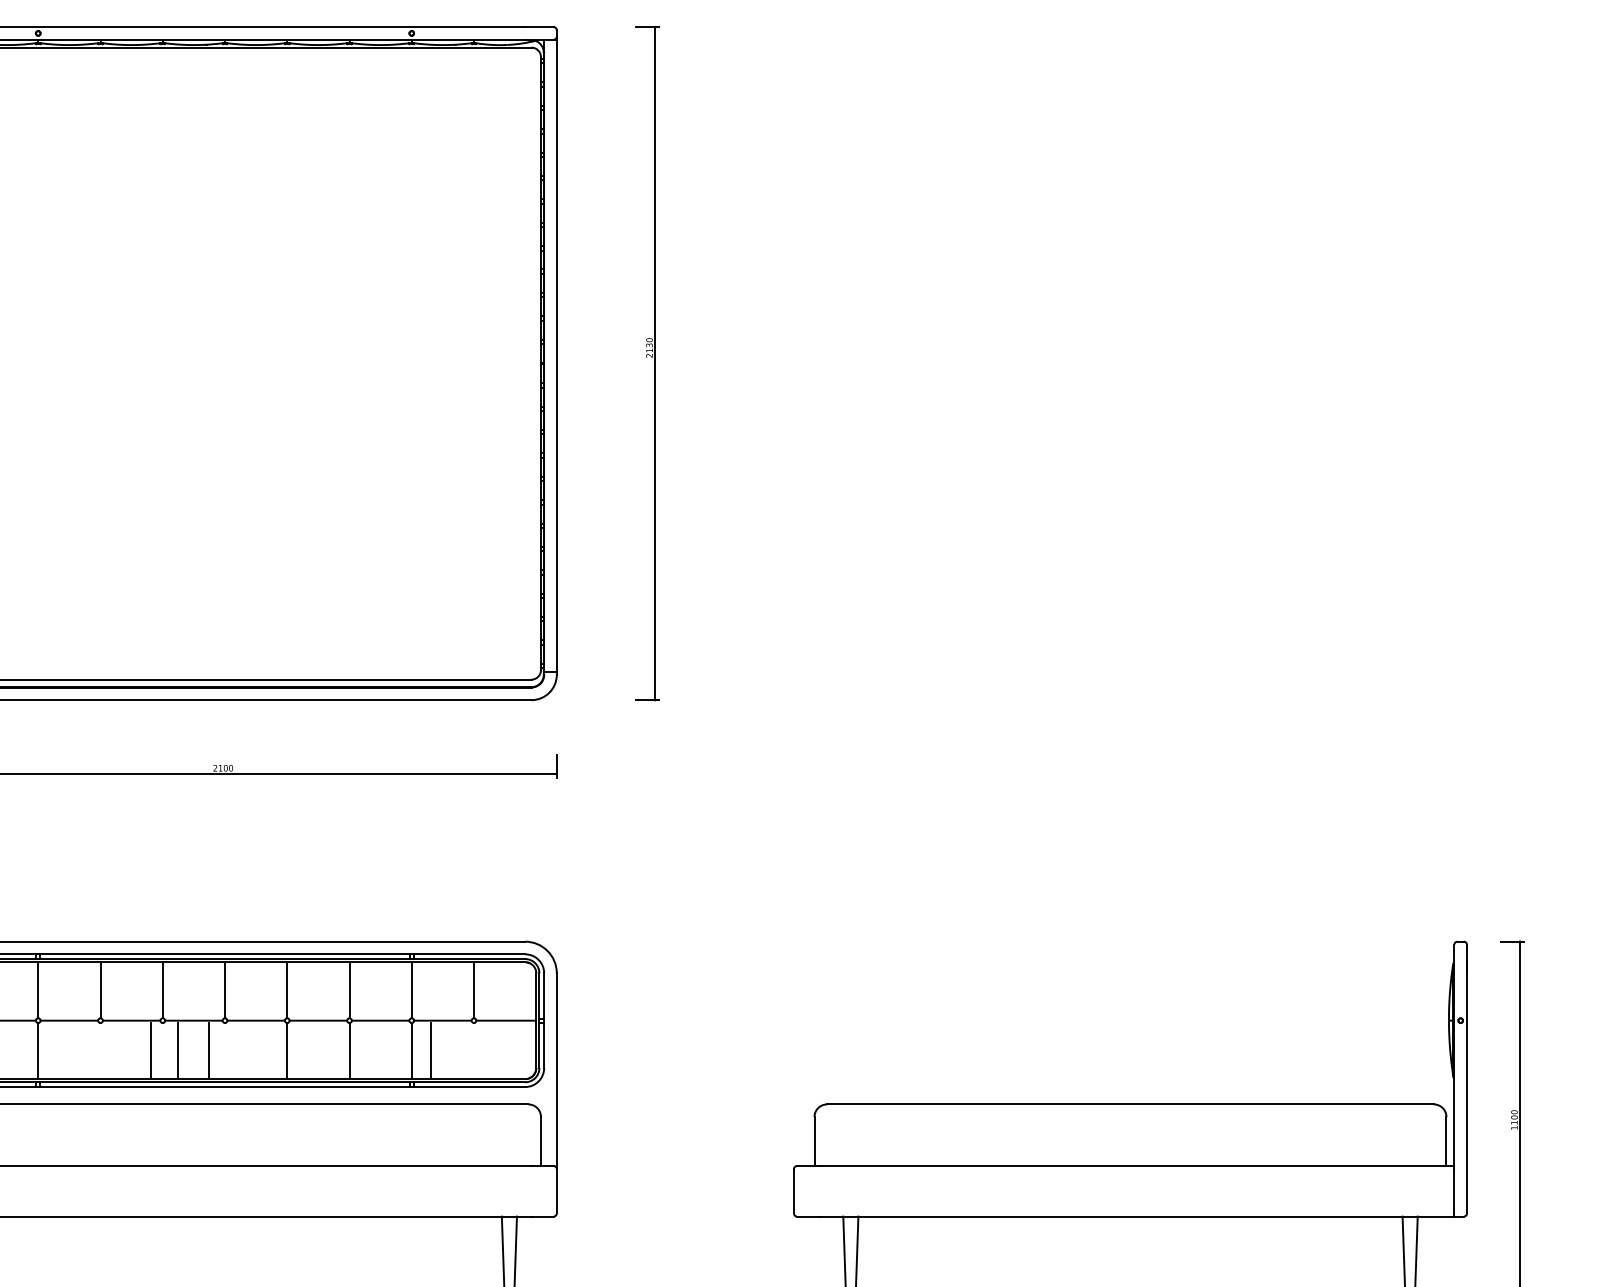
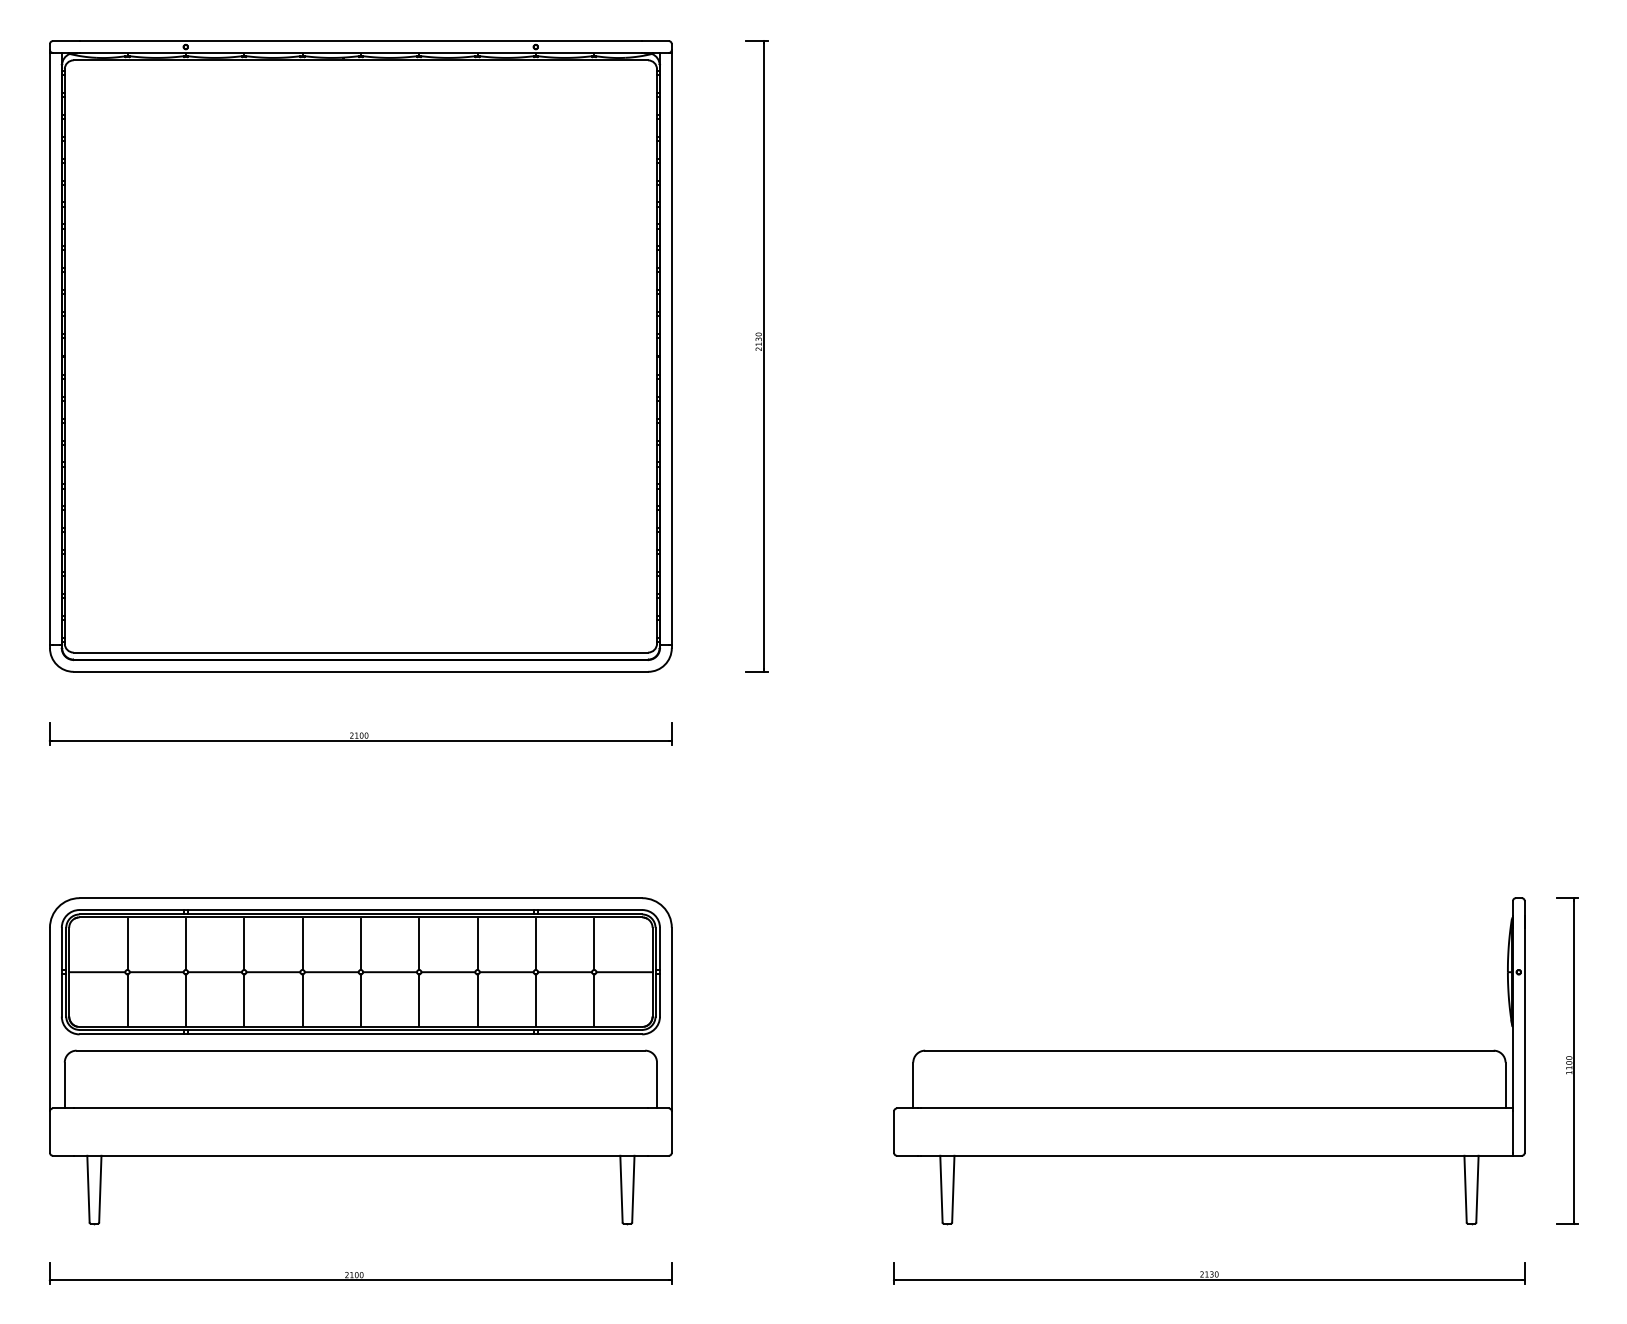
line: (150, 1049) -> (244, 999), moved
line: (177, 1049) -> (360, 999), moved
line: (208, 1049) -> (302, 999), moved
line: (431, 1049) -> (594, 999), moved

